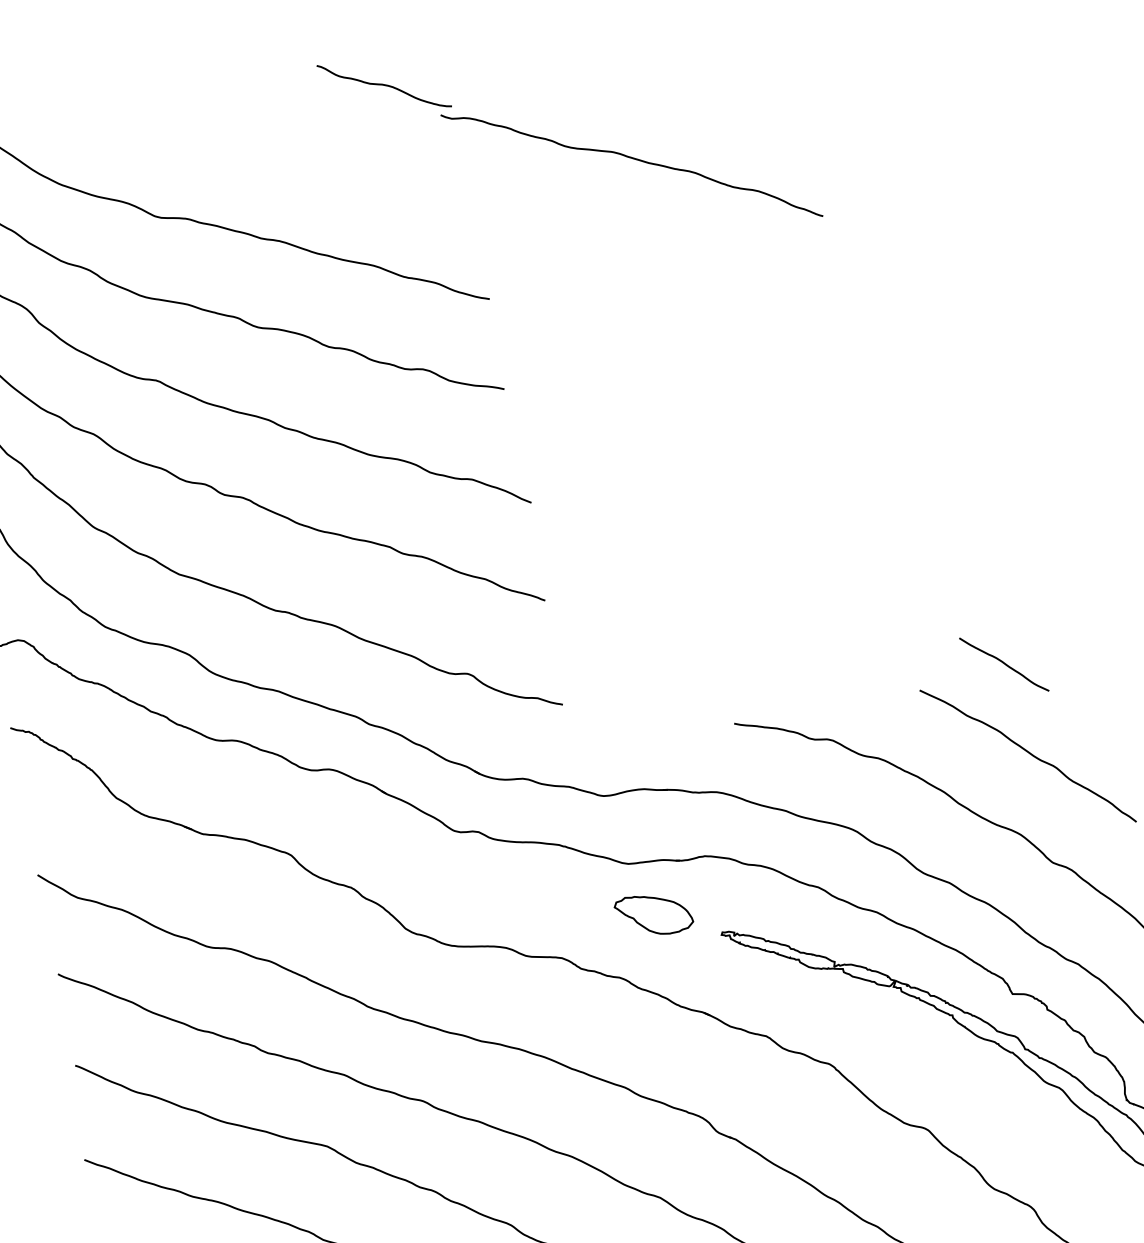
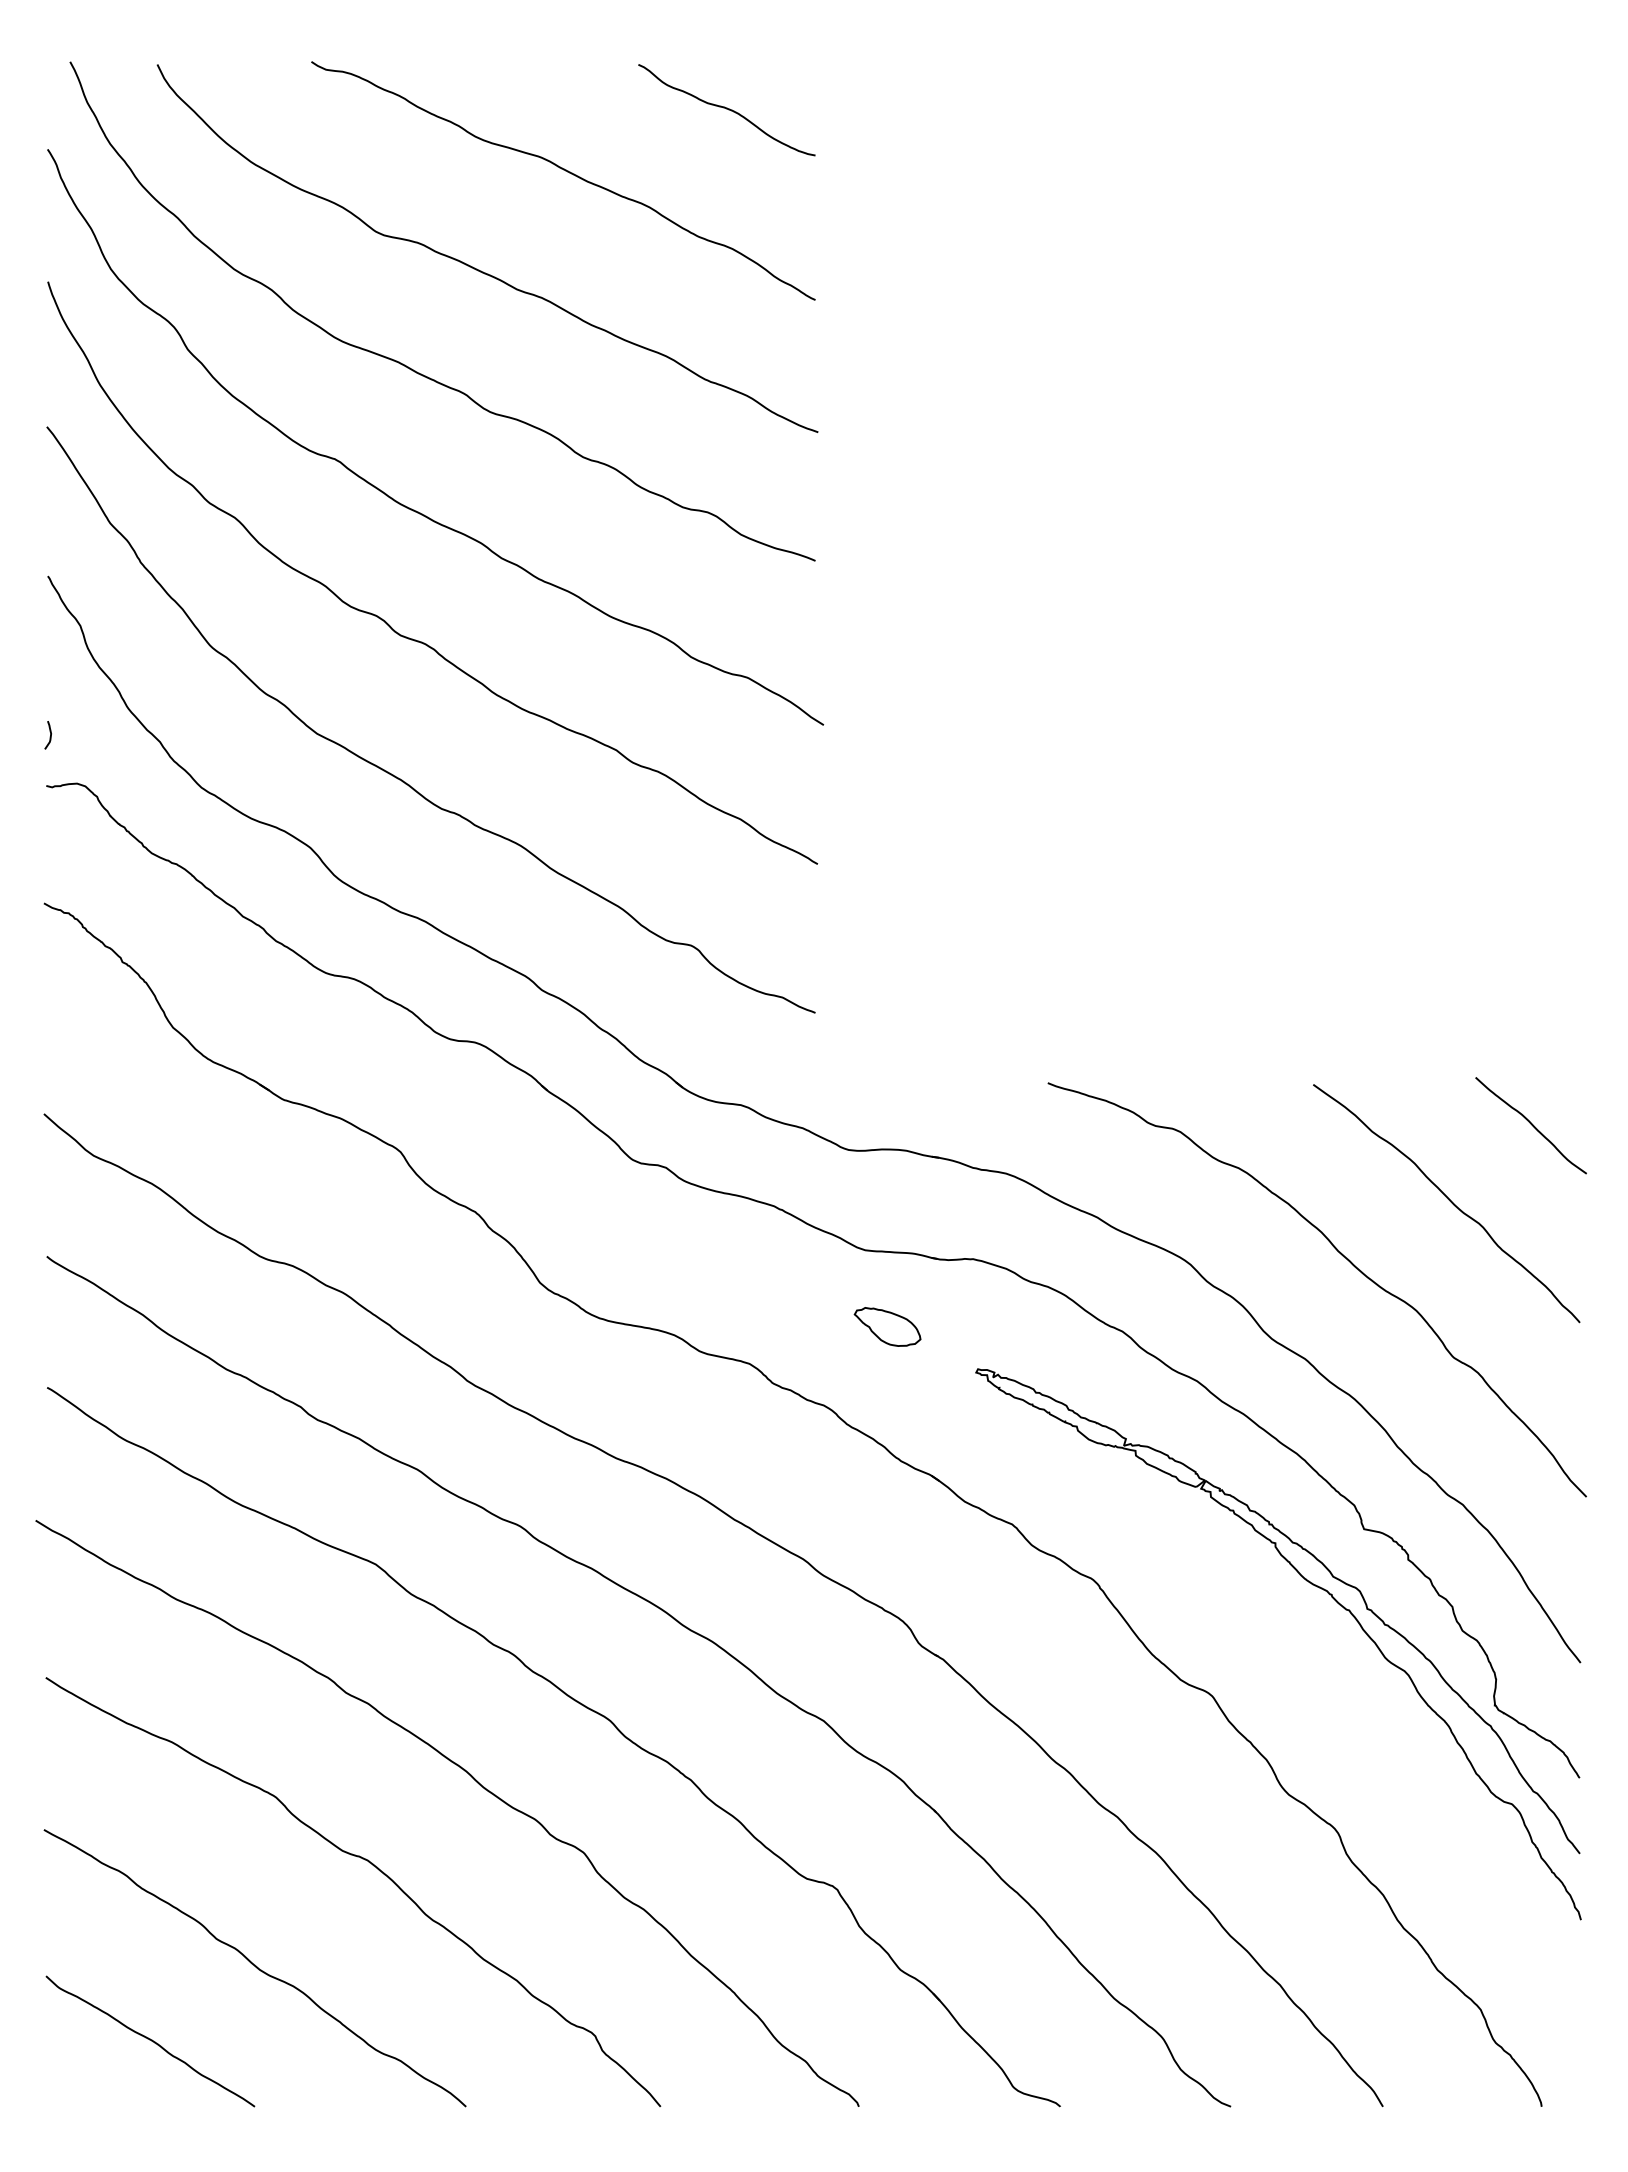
curve: (633, 159) -> (567, 172), moved
curve: (1003, 663) -> (1530, 1124), moved
part: (653, 914) -> (887, 1326), size x0.62

